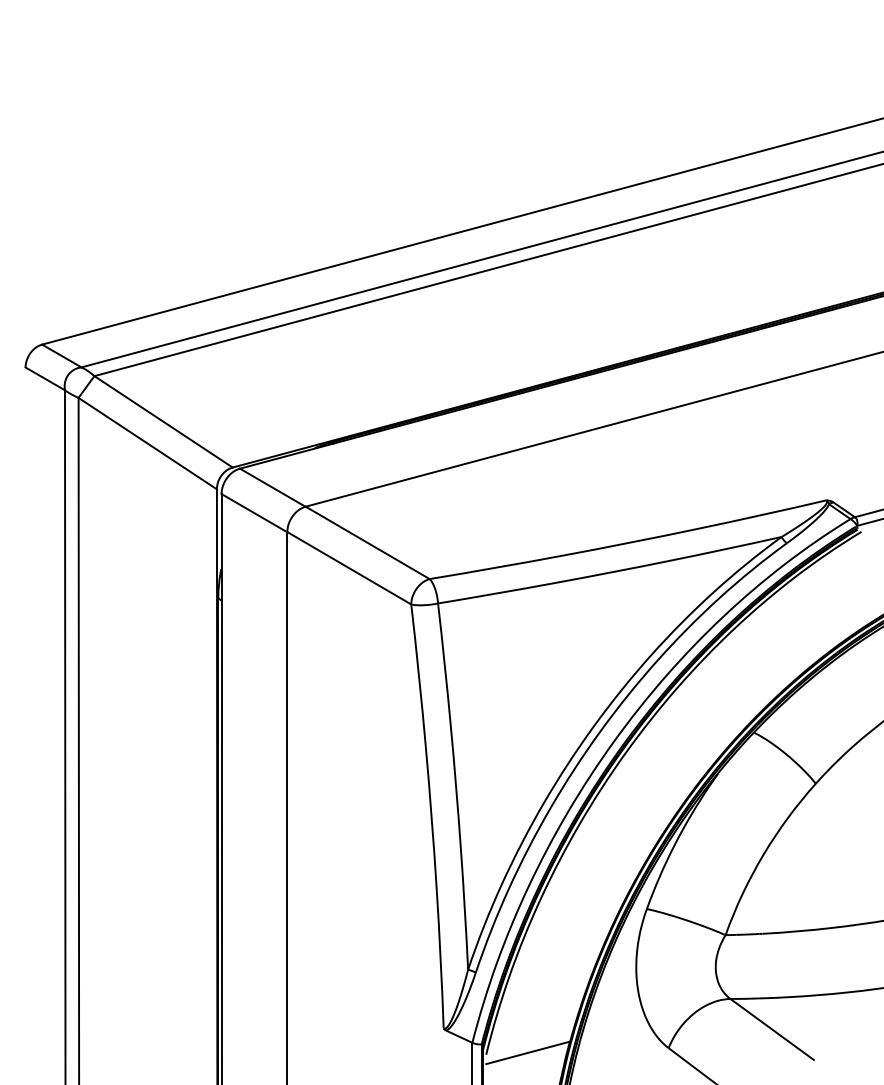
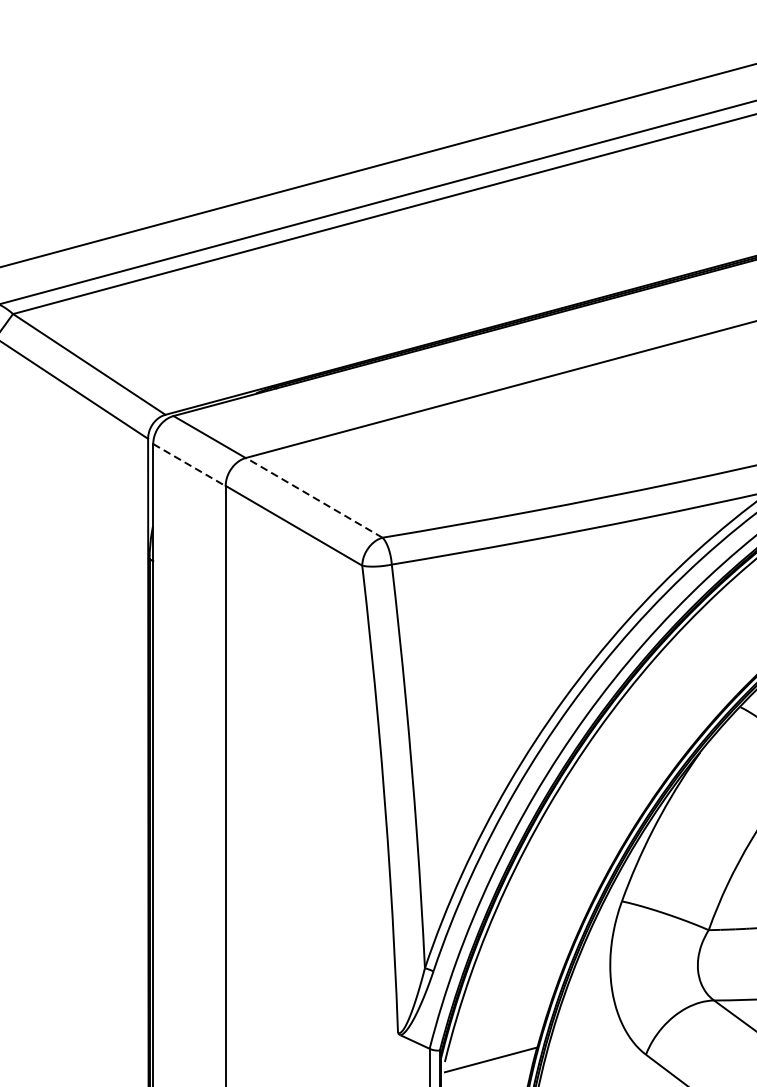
line: (254, 513) -> (189, 465), solid -> dashed
line: (367, 542) -> (314, 497), solid -> dashed

